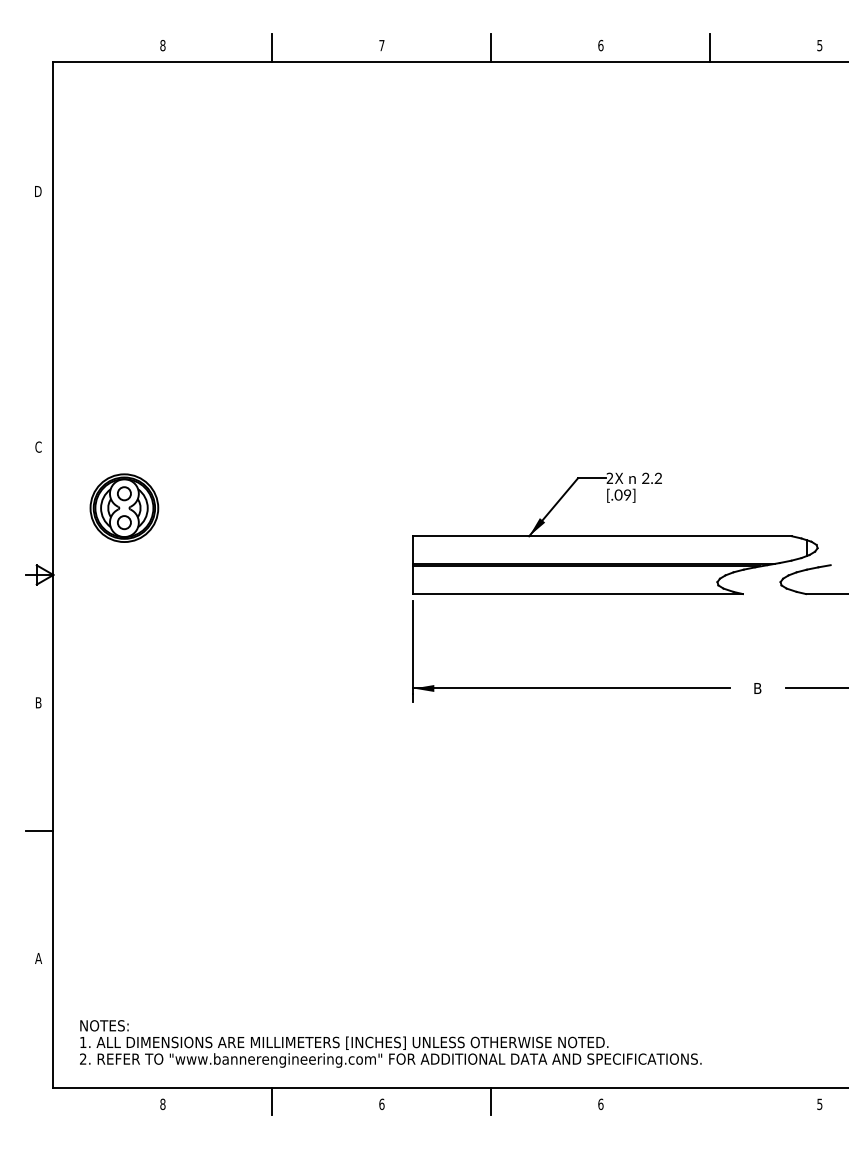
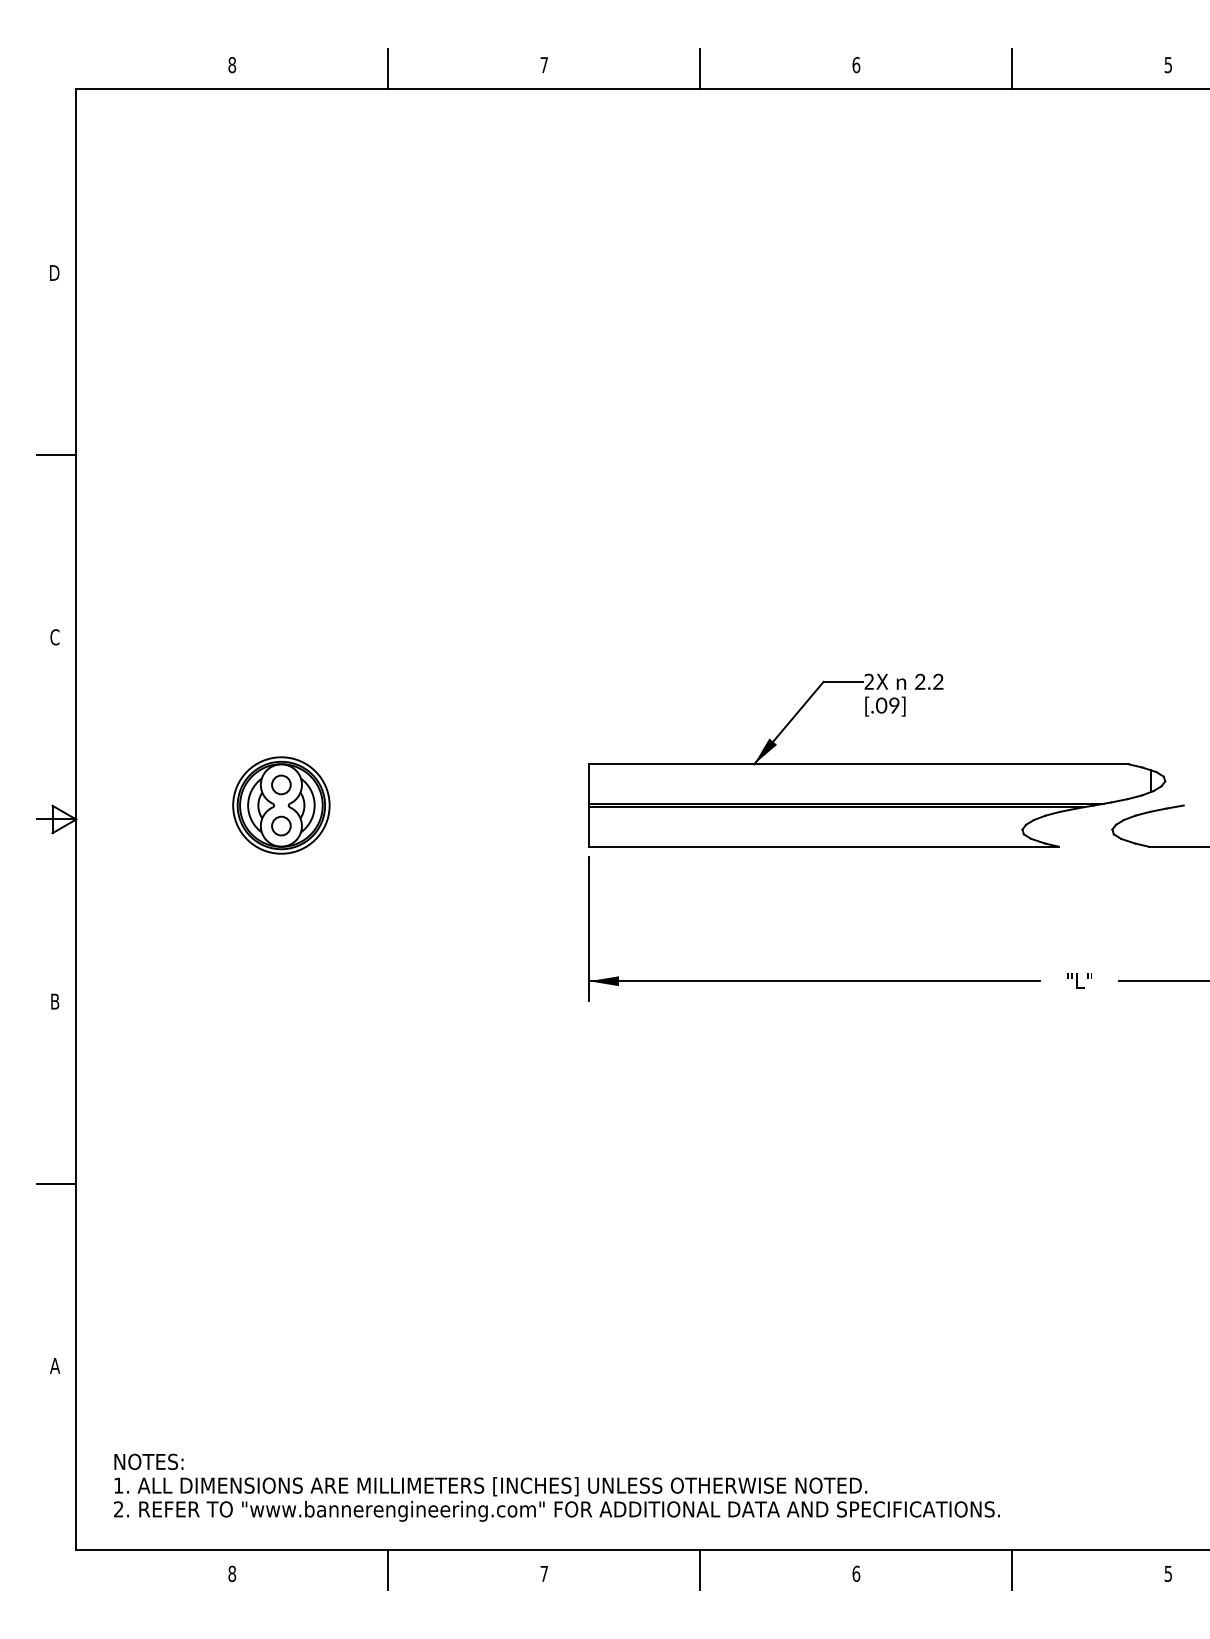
line: (39, 319) -> (56, 455), added
part: (124, 507) -> (281, 804), moved
text: (757, 688) -> (1079, 981), B -> "L"
line: (710, 1101) -> (1012, 1569), added
text: (381, 1103) -> (543, 1572), 6 -> 7

